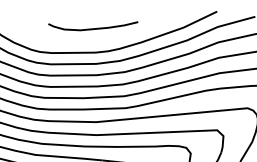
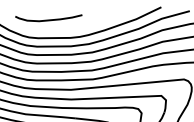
curve: (92, 27) -> (48, 19), moved

